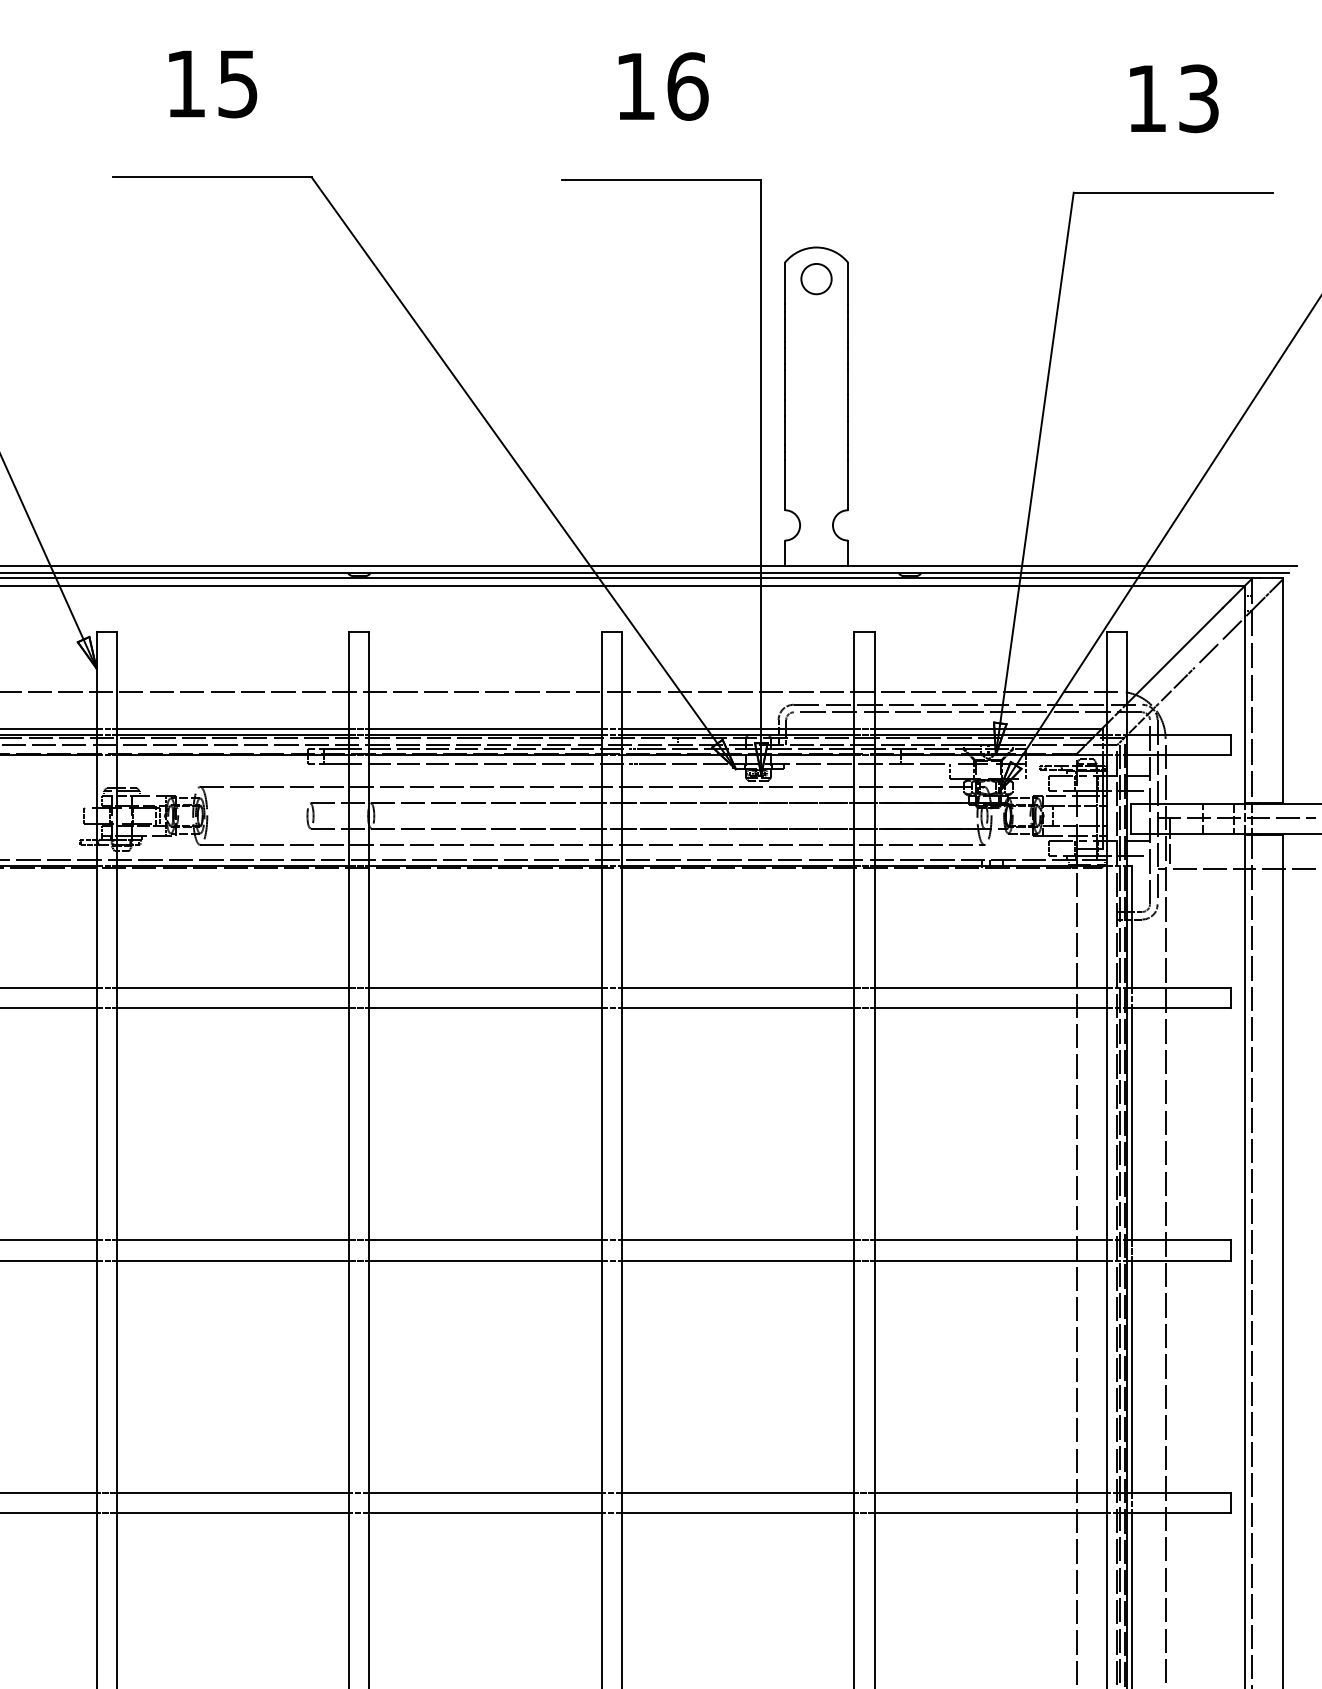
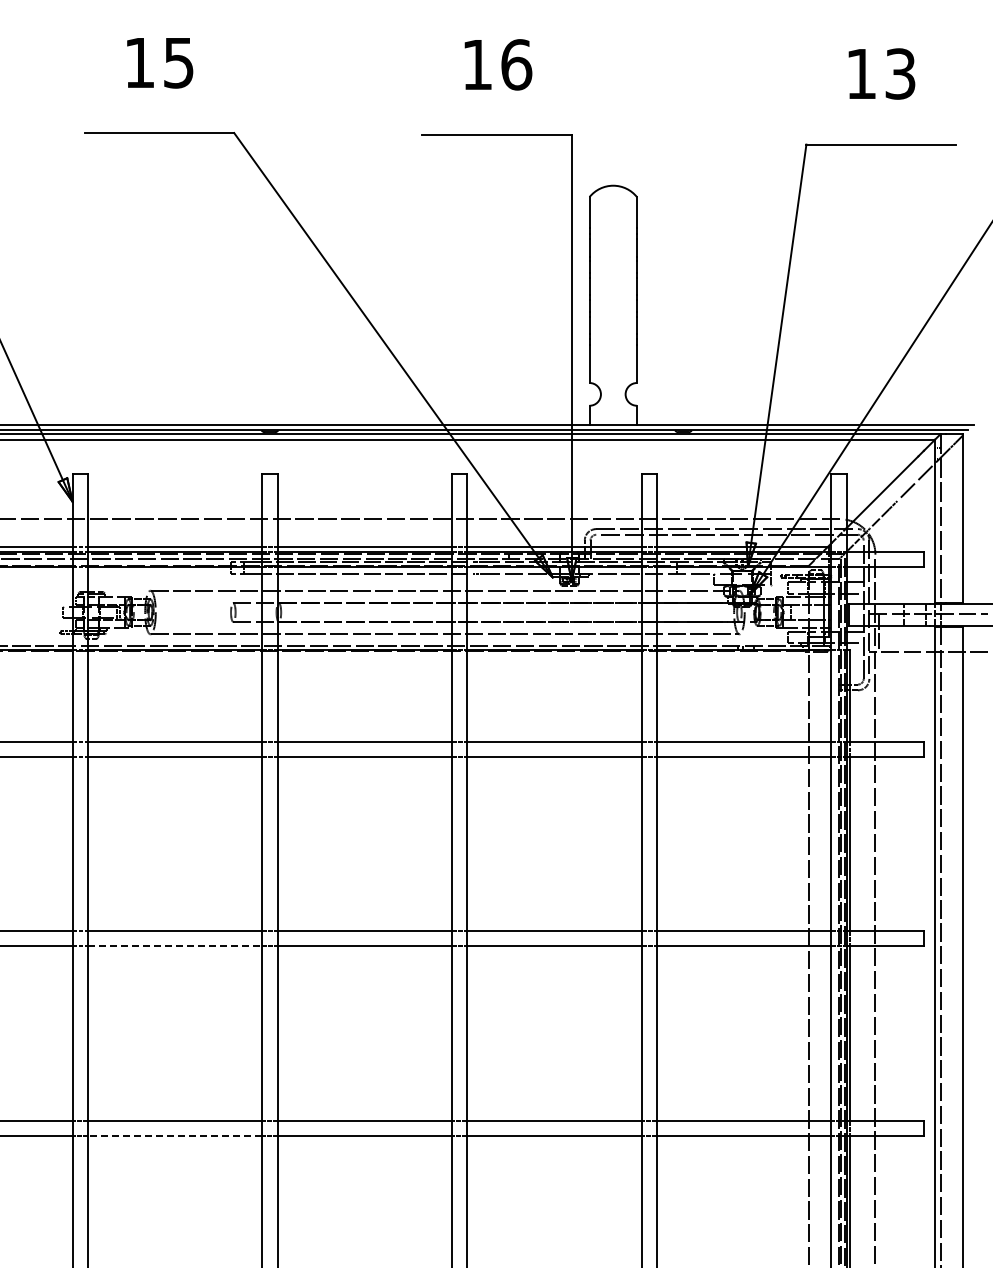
circle: (816, 279) -> (613, 209), removed
line: (233, 1260) -> (175, 946), solid -> dashed
line: (232, 1513) -> (174, 1136), solid -> dashed

